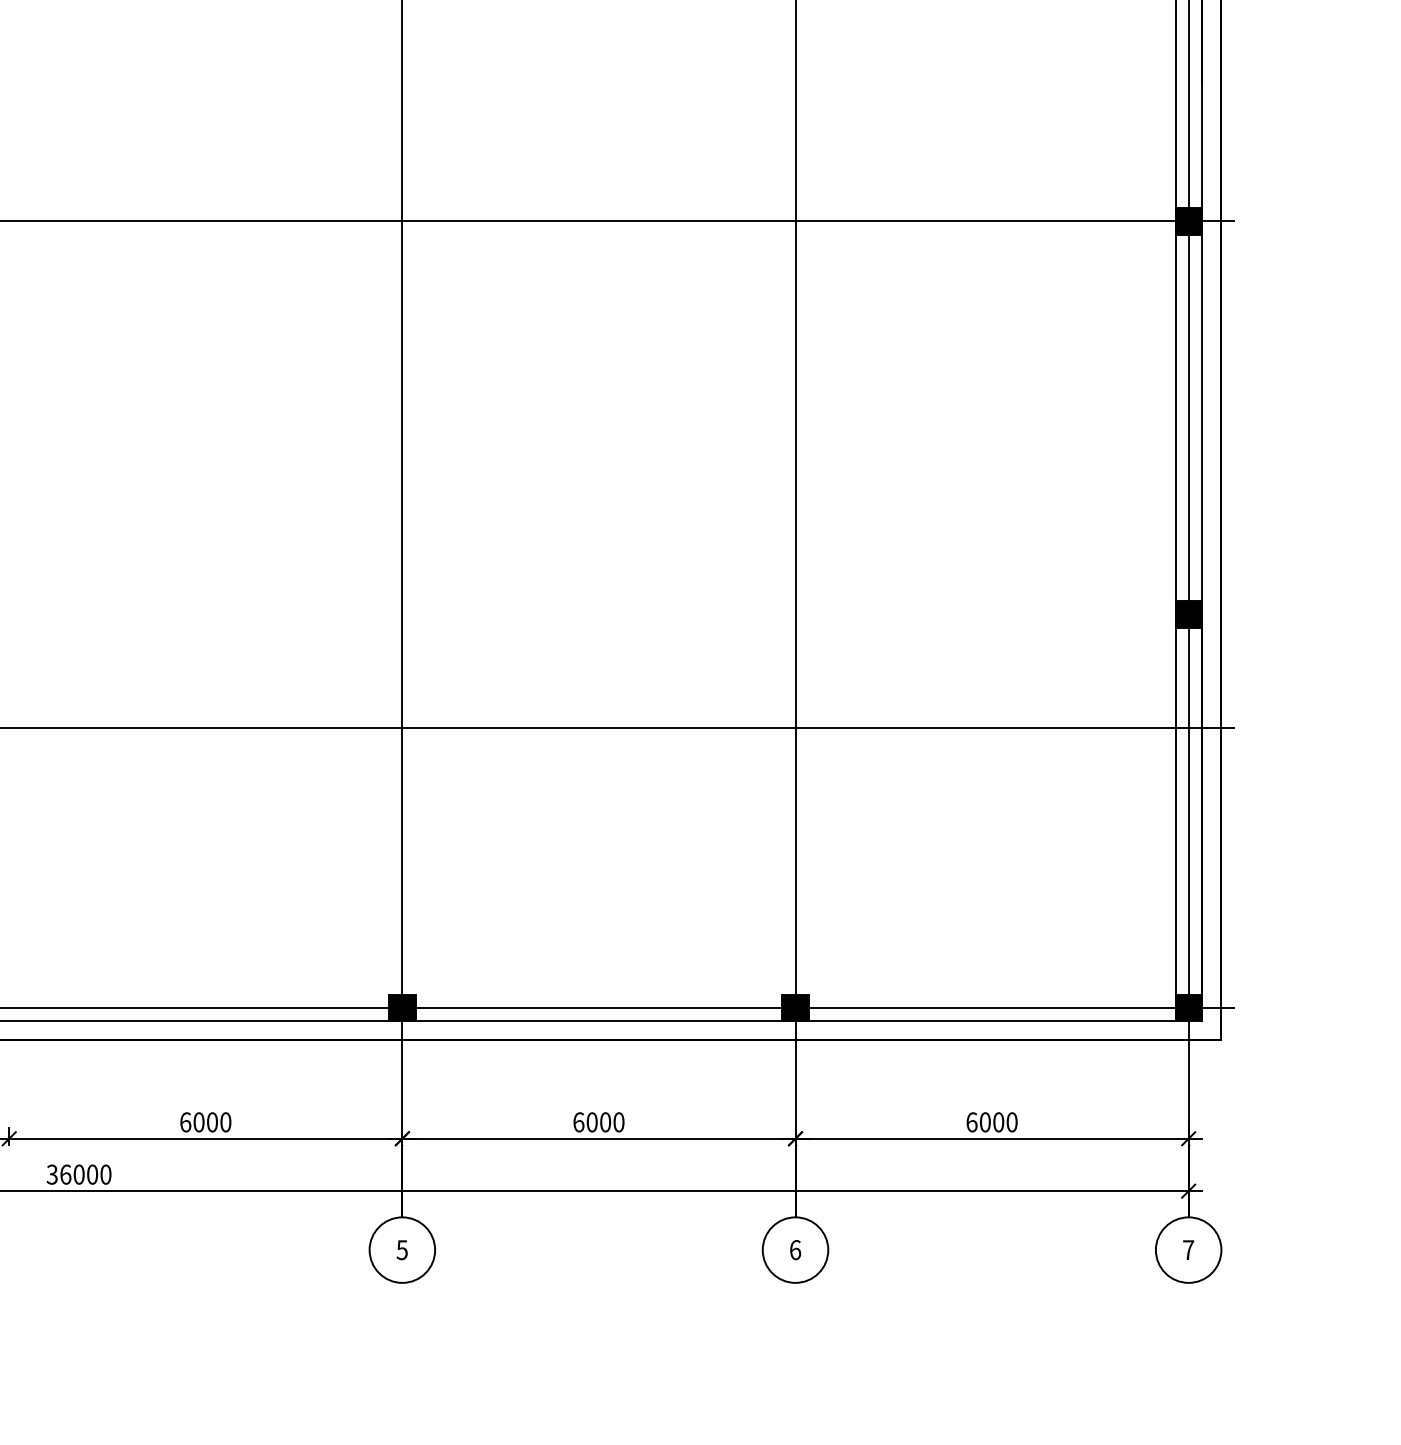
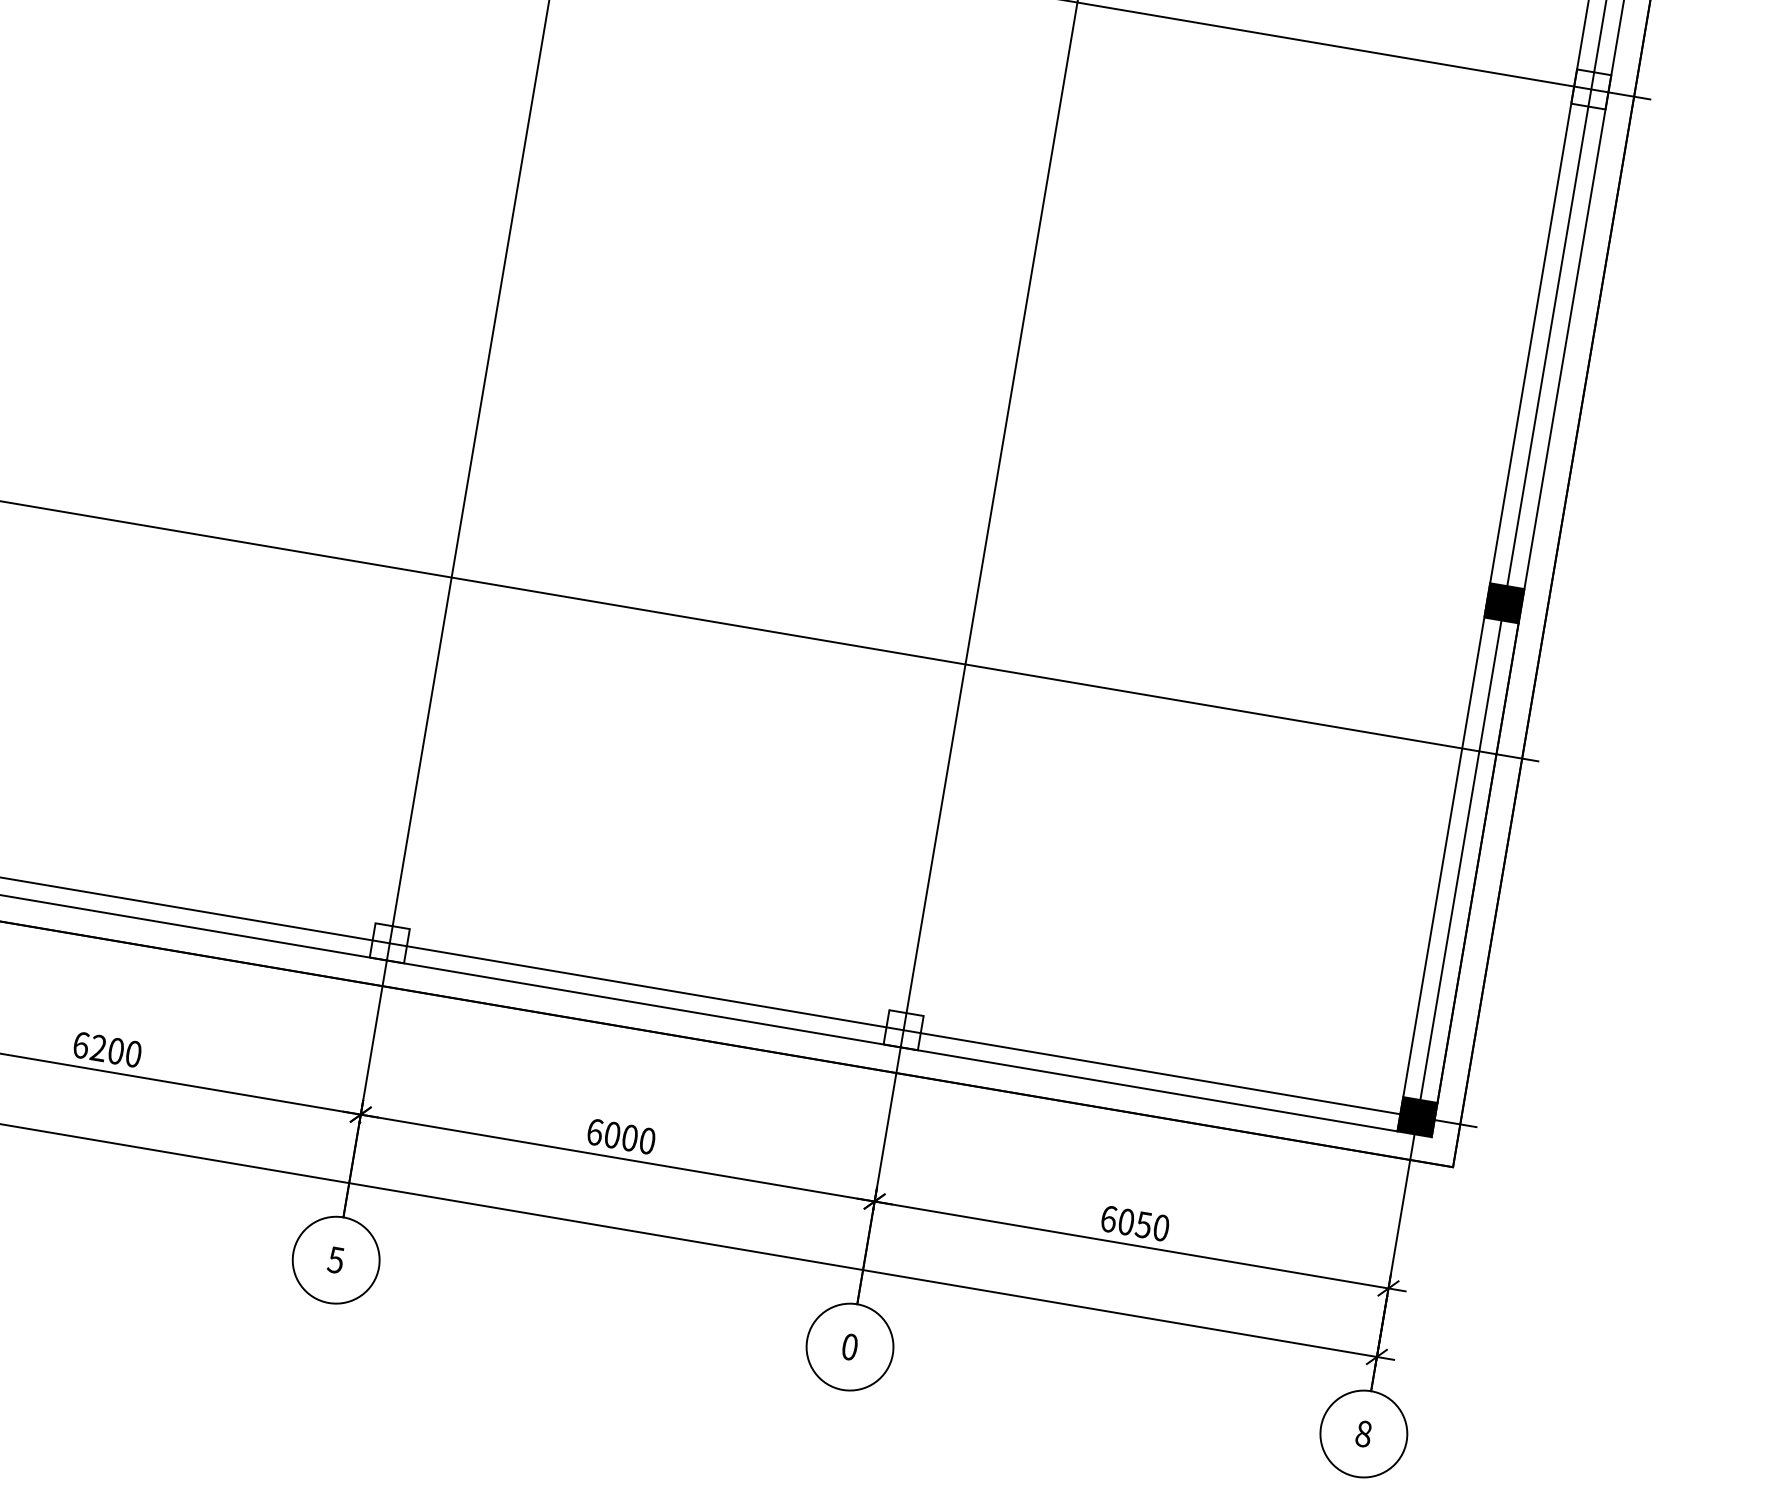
fill: (1188, 221) -> (1591, 89), removed
fill: (402, 1007) -> (389, 943), removed
fill: (795, 1007) -> (903, 1029), removed
text: (198, 1122) -> (97, 1048), 6000 -> 6200
text: (998, 1122) -> (1143, 1225), 6000 -> 6050
text: (795, 1250) -> (849, 1347), 6 -> 0
text: (1188, 1250) -> (1363, 1434), 7 -> 8

